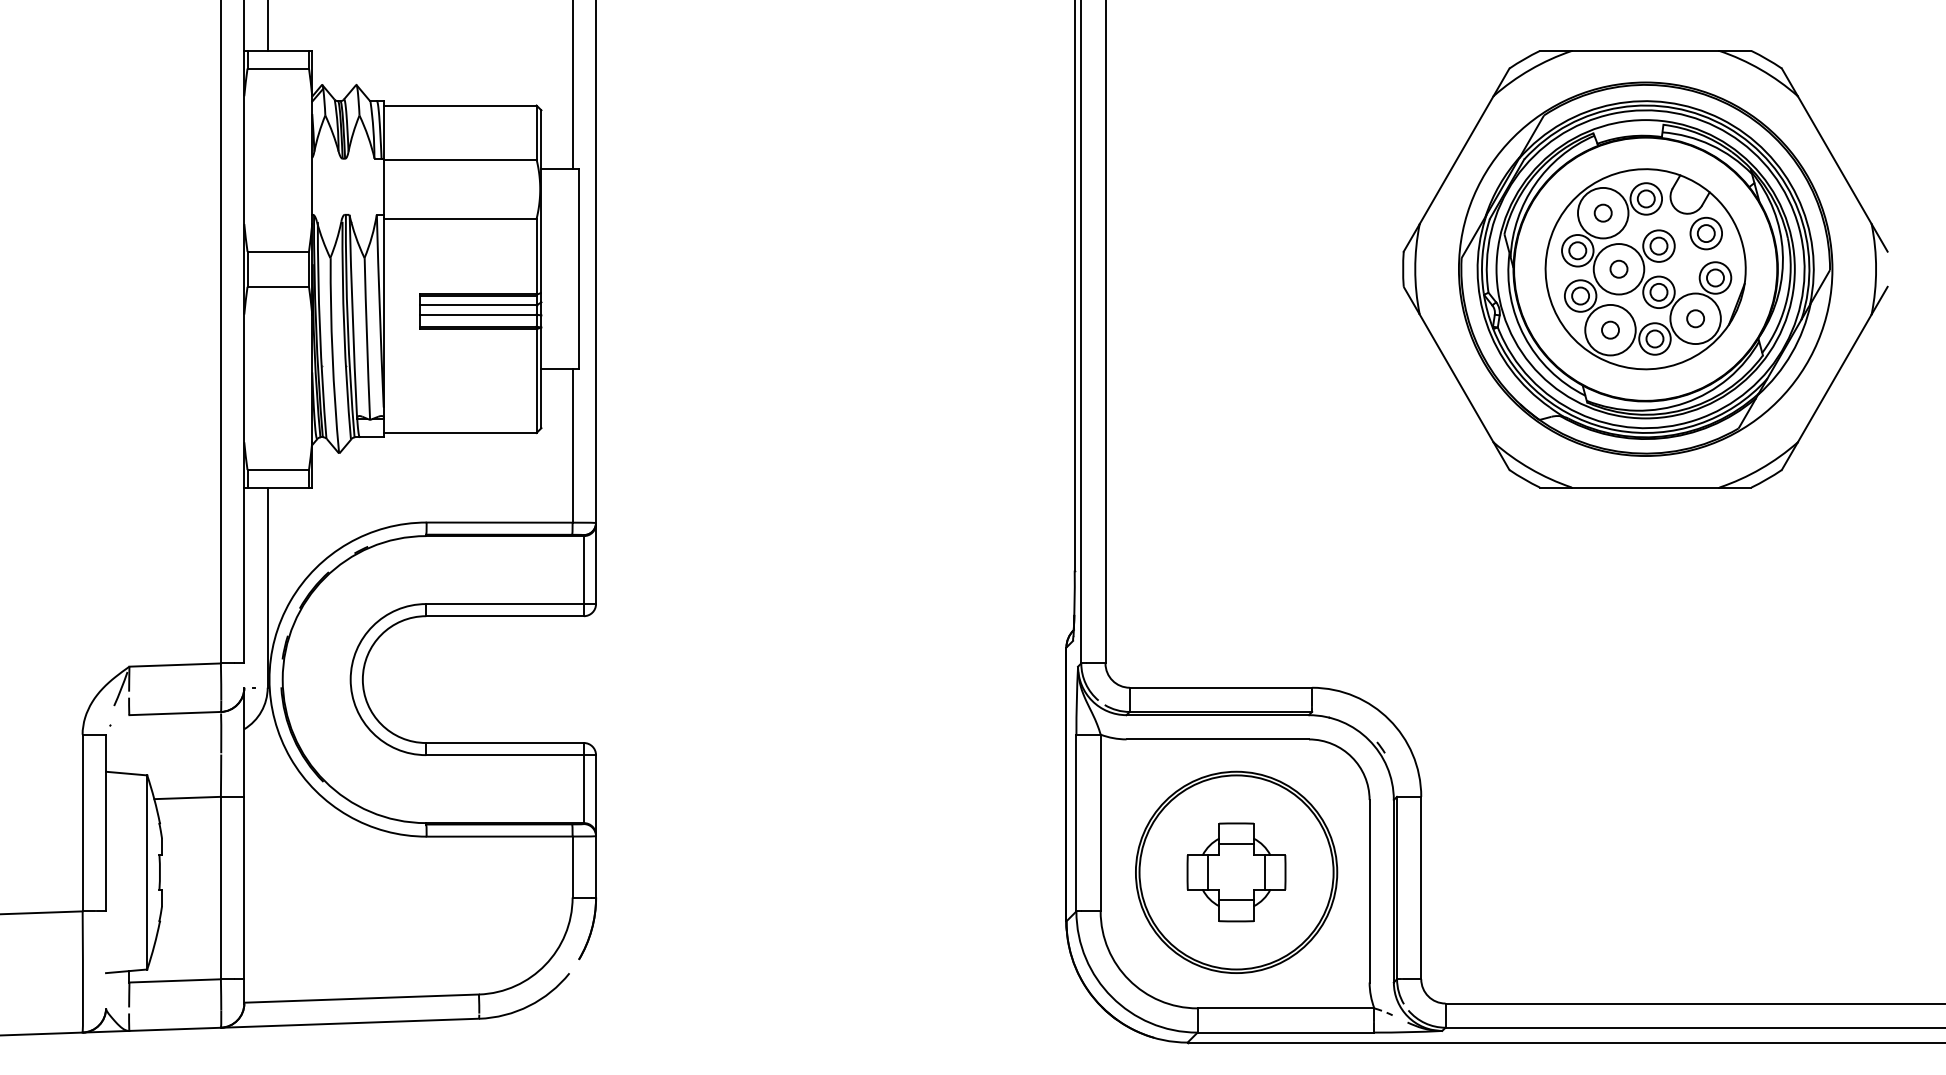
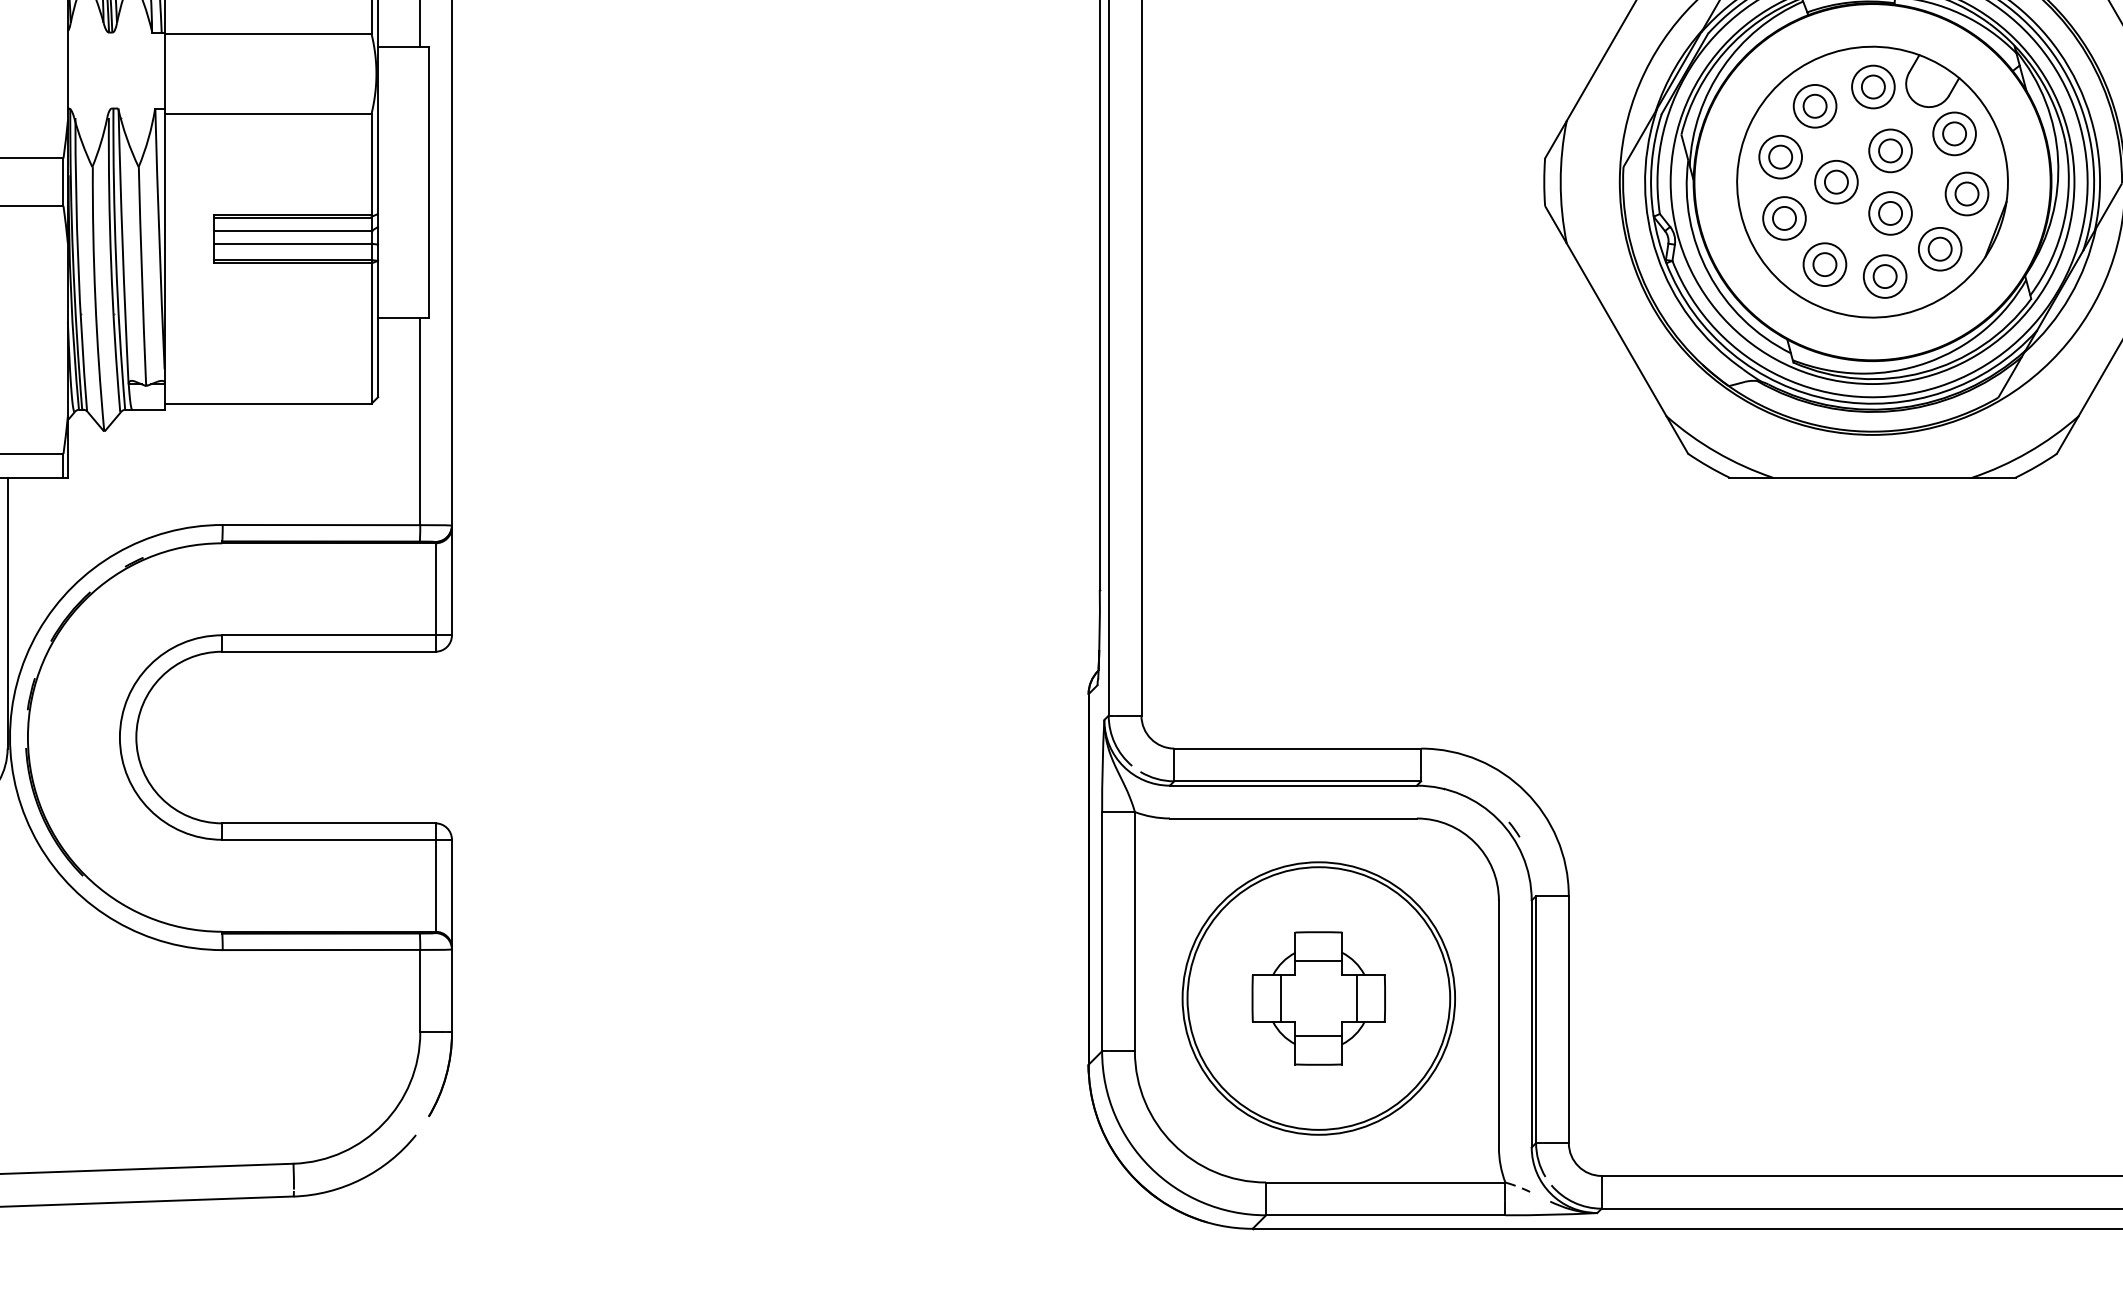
circle: (1603, 212) -> (1815, 105), size x0.62
circle: (1618, 269) -> (1835, 182), size x0.62
circle: (1695, 318) -> (1939, 248), size x0.62
circle: (1610, 329) -> (1824, 263), size x0.62

